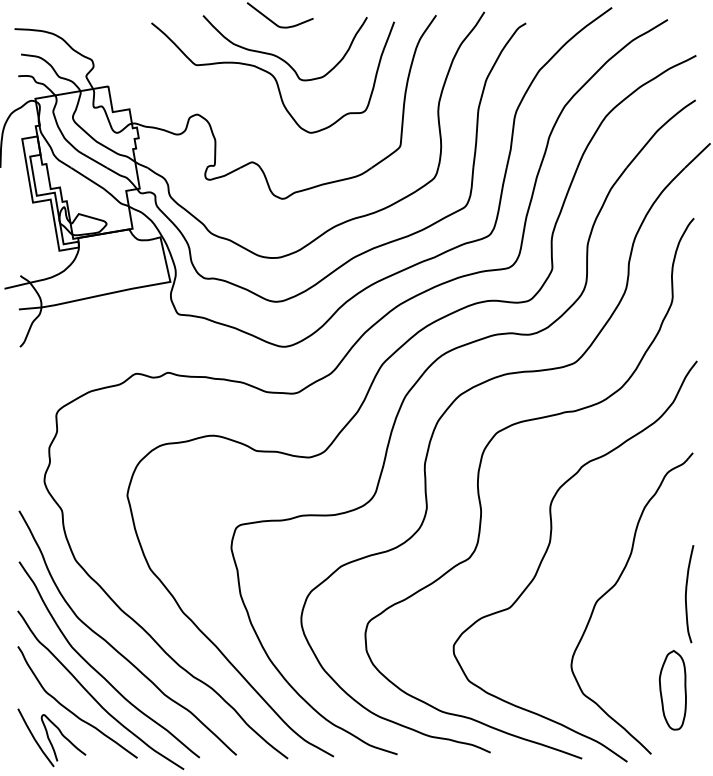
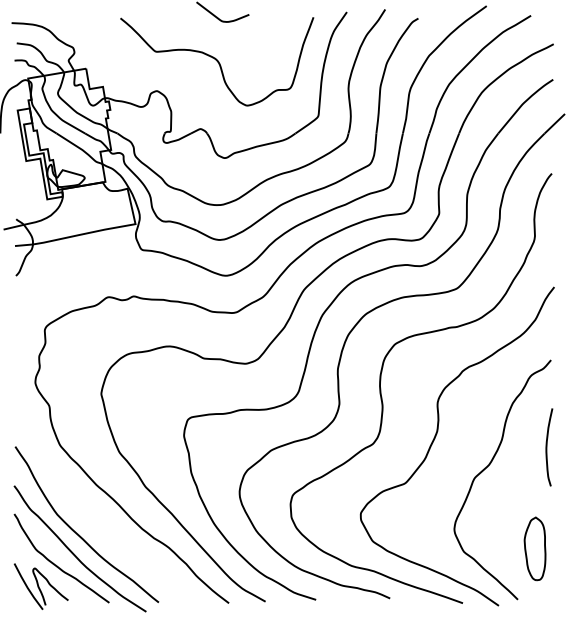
curve: (281, 57) -> (223, 45), removed
curve: (687, 594) -> (547, 447), moved
curve: (116, 648) -> (92, 515), removed

